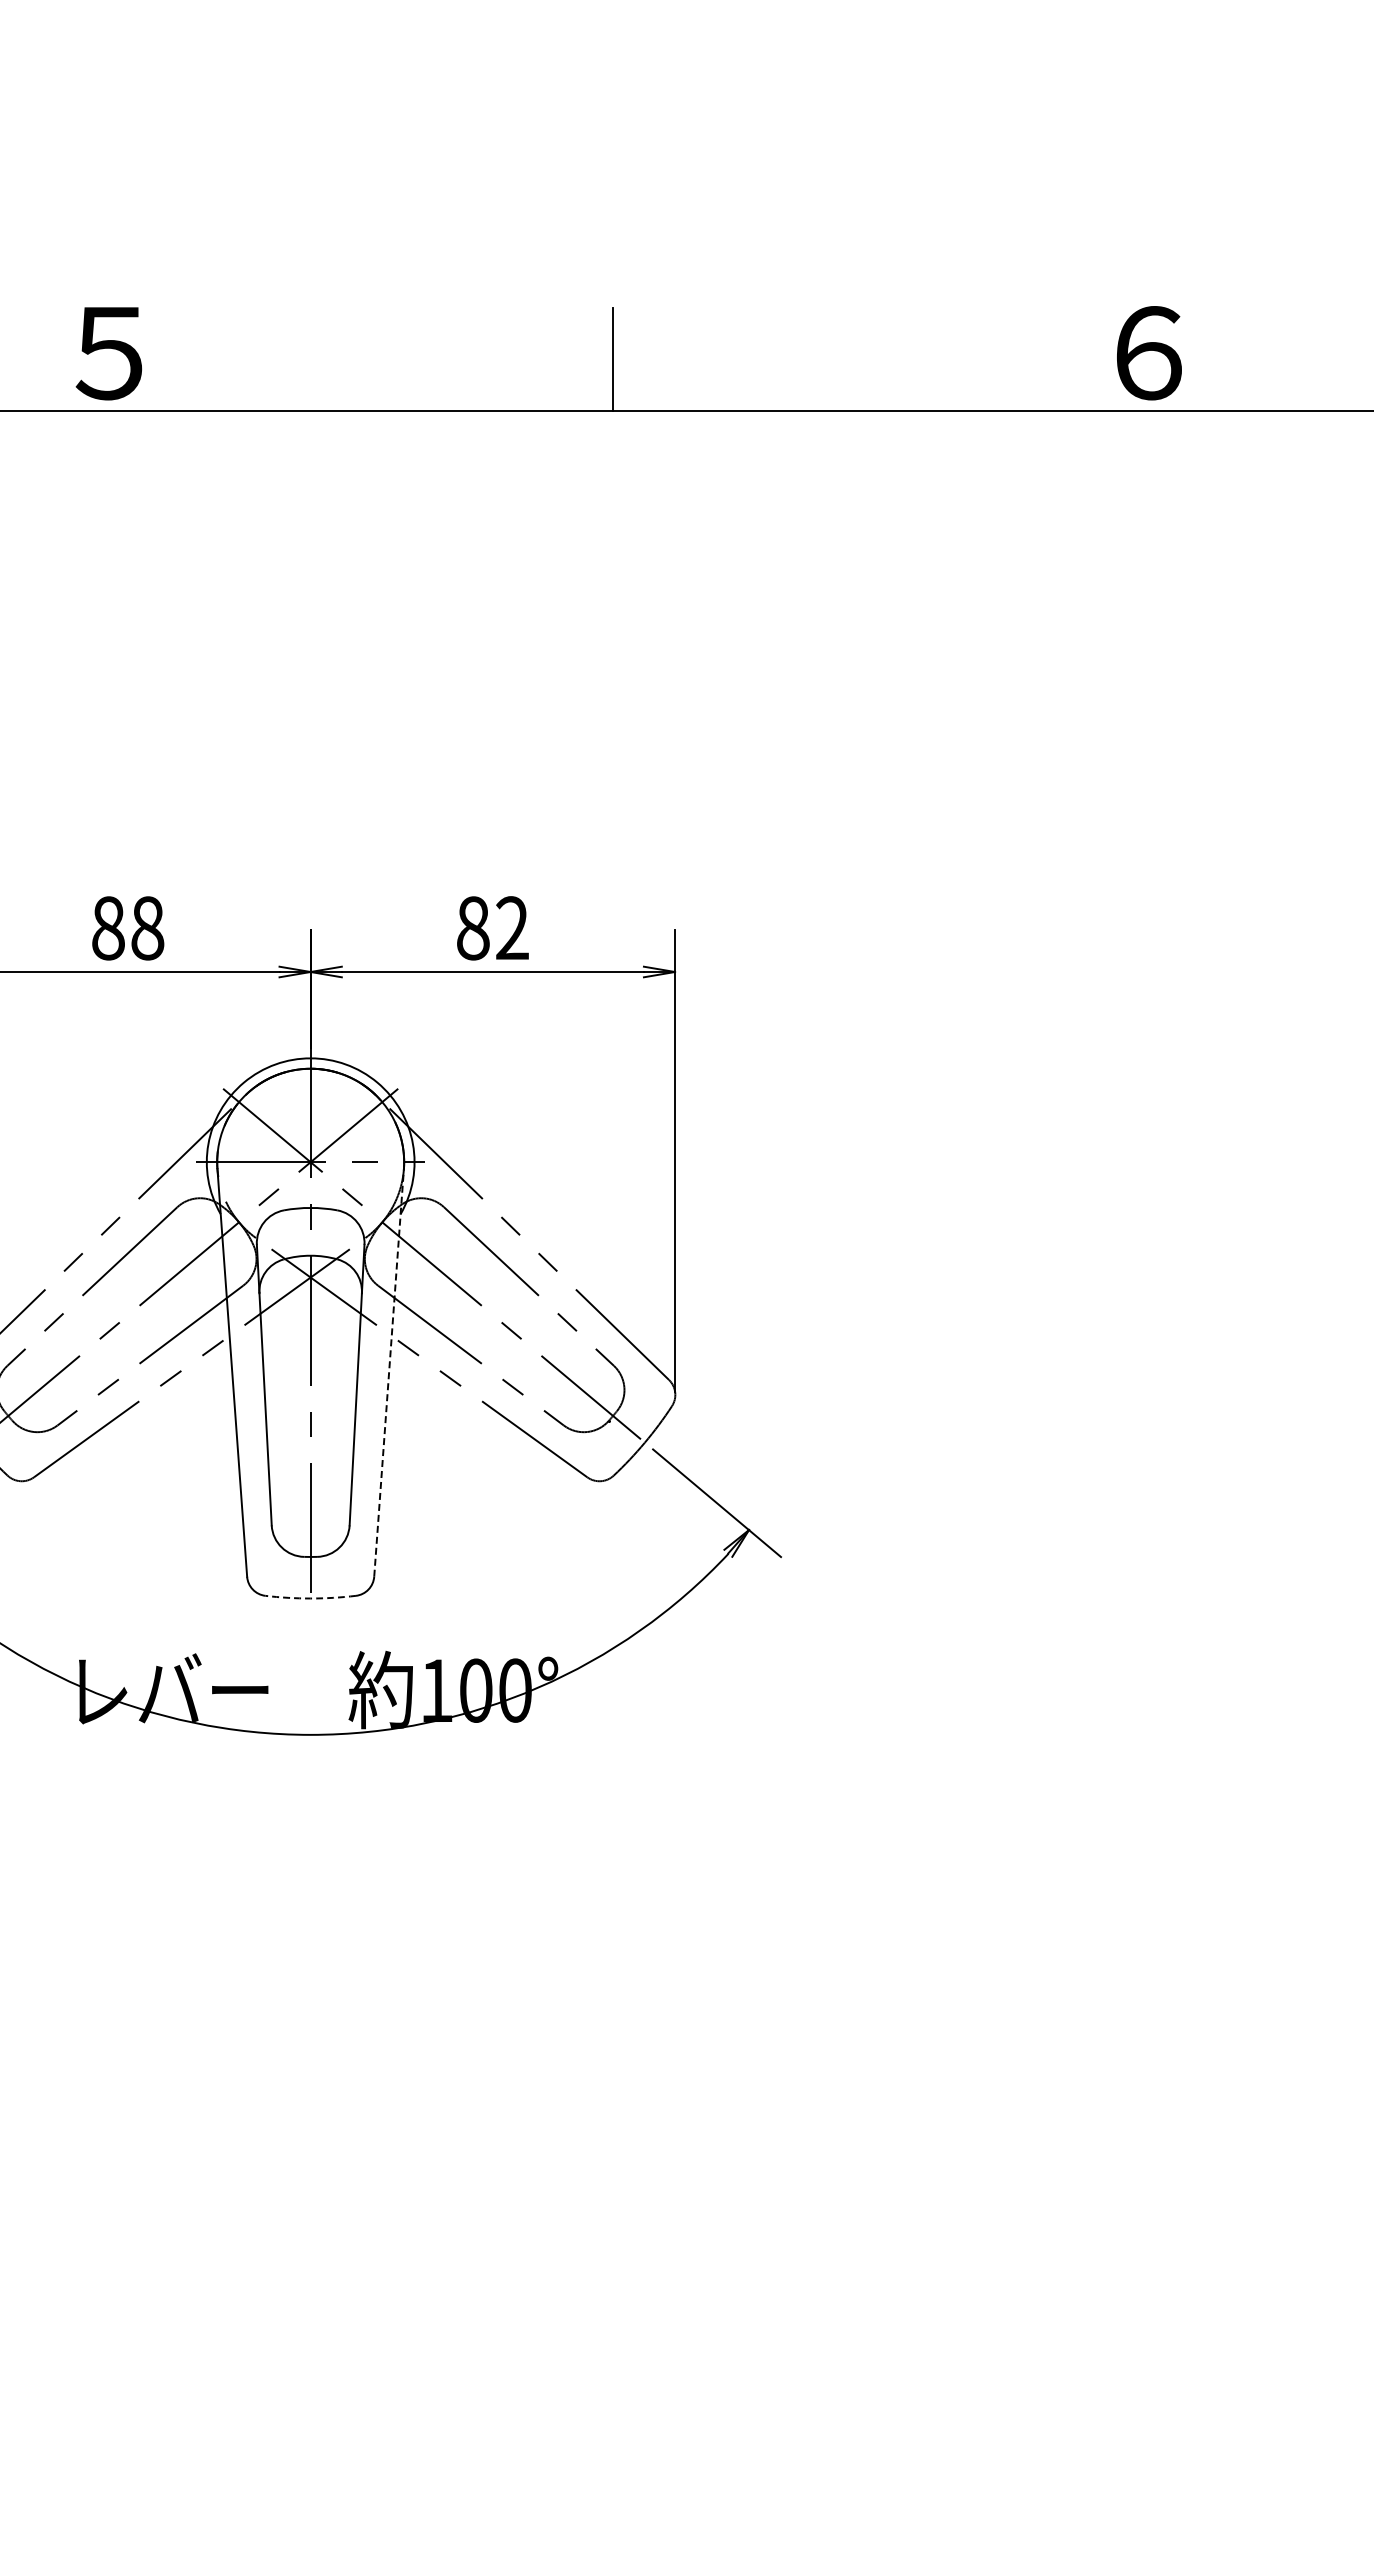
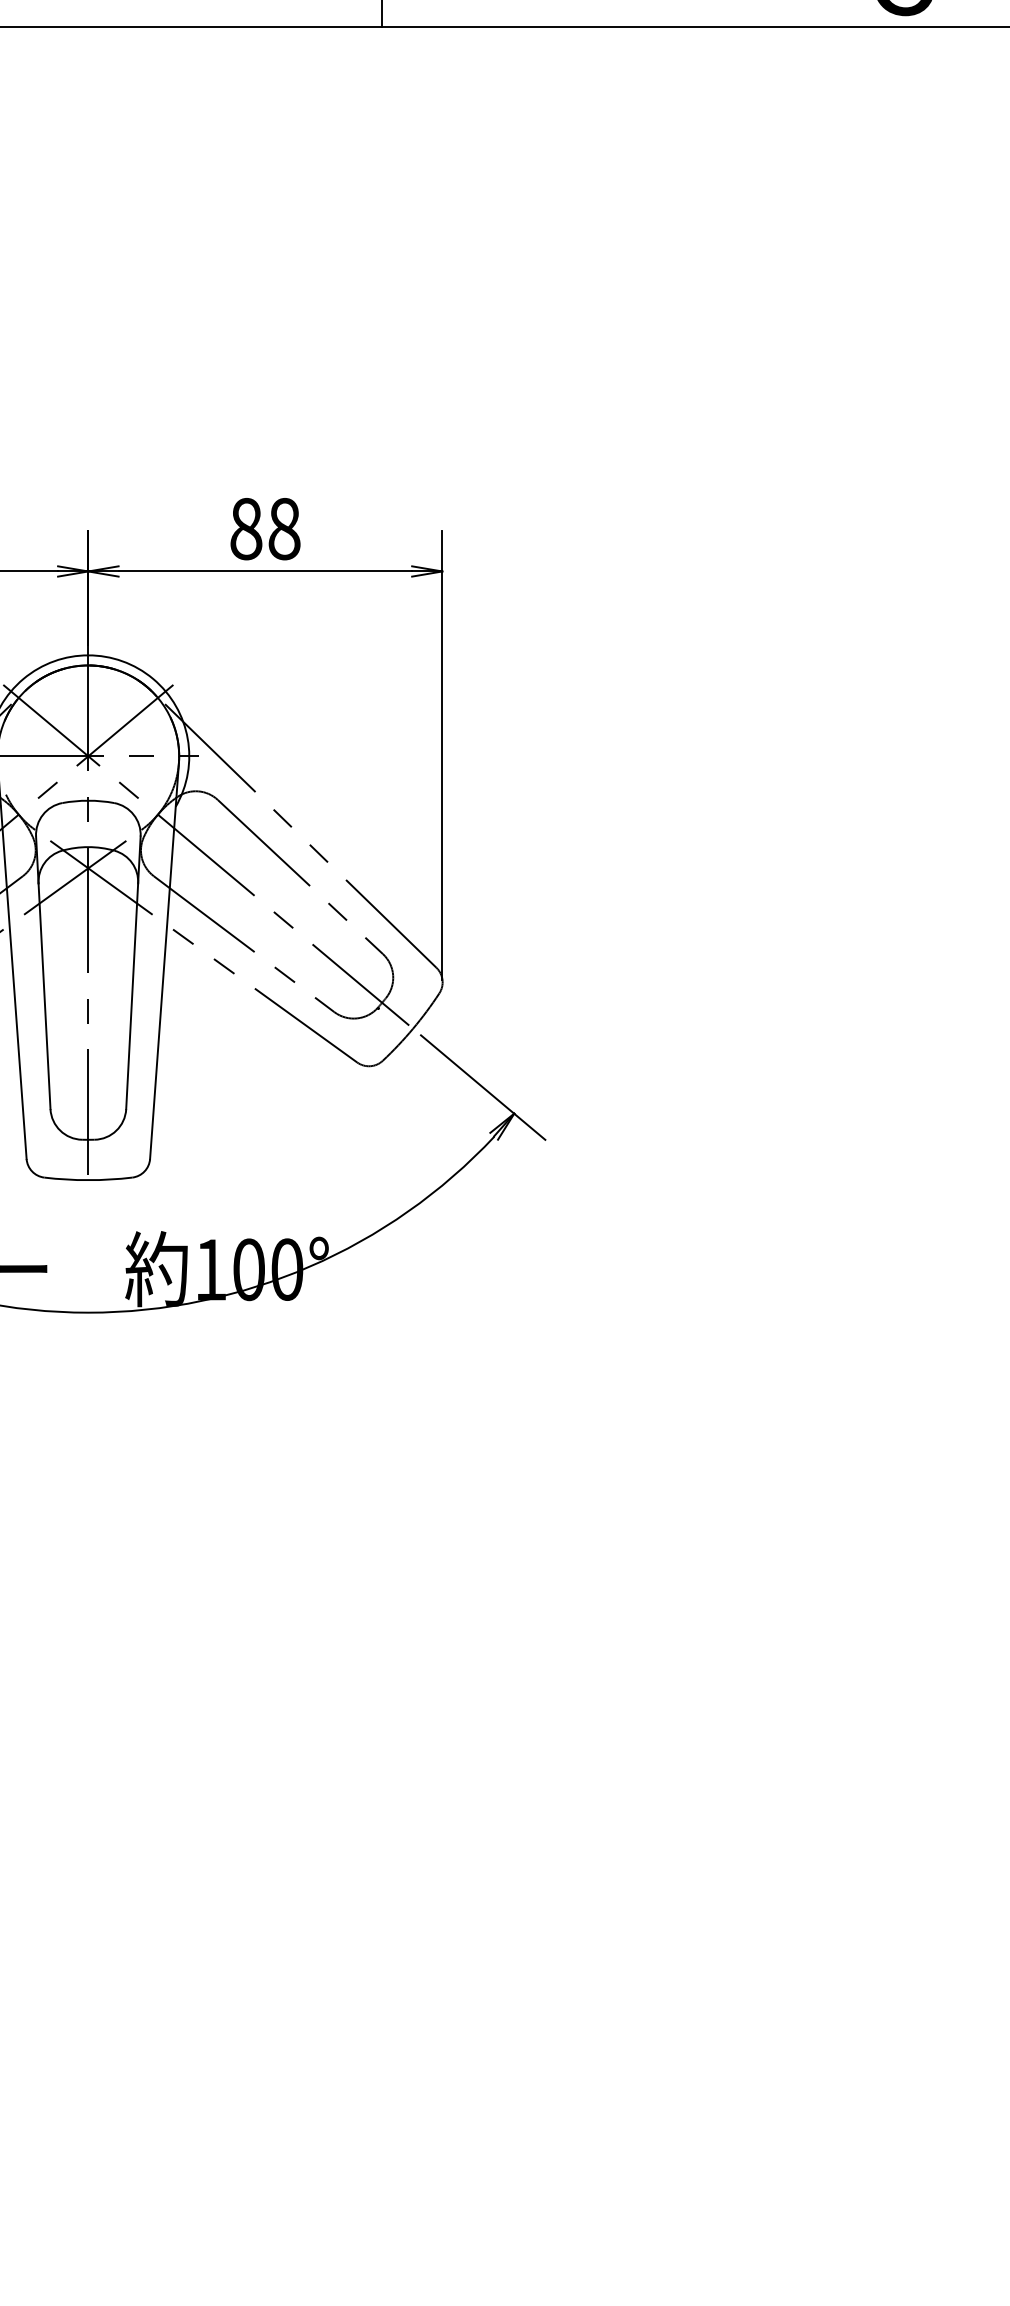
text: (512, 928) -> (284, 529), 82 -> 88
line: (389, 1372) -> (164, 960), dashed -> solid
arc: (310, 1598) -> (88, 1180), dashed -> solid

